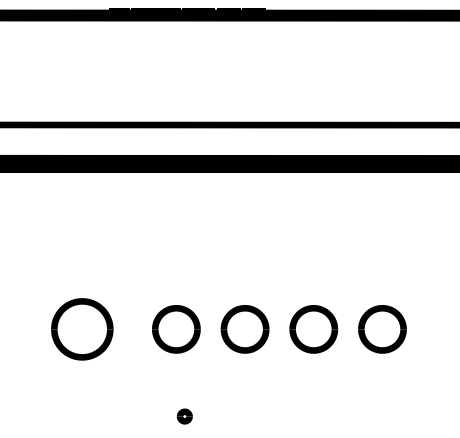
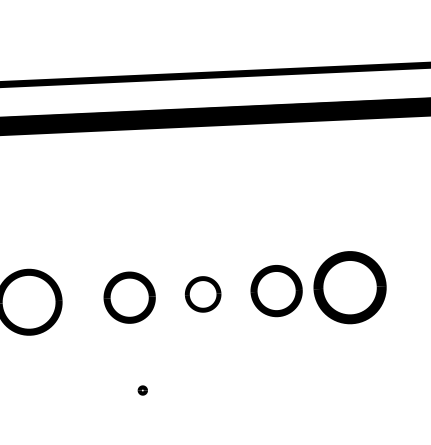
part: (244, 329) -> (202, 294), size x0.7
part: (382, 329) -> (350, 287), size x1.4
part: (184, 416) -> (142, 390), size x0.6

